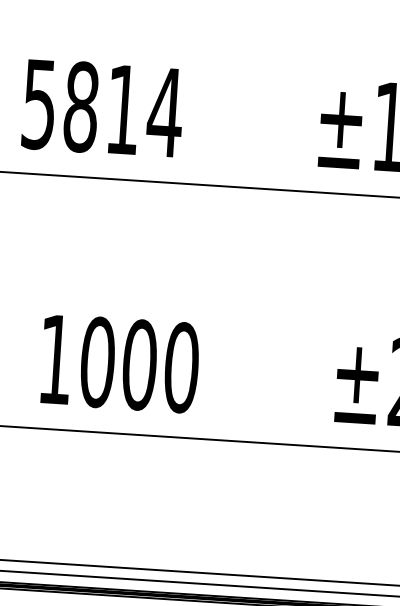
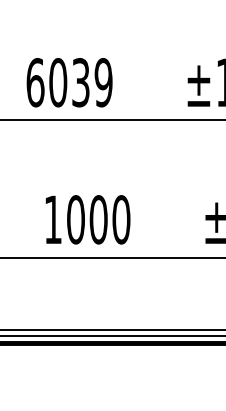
text: (102, 108) -> (69, 82), 5814 -> 6039

